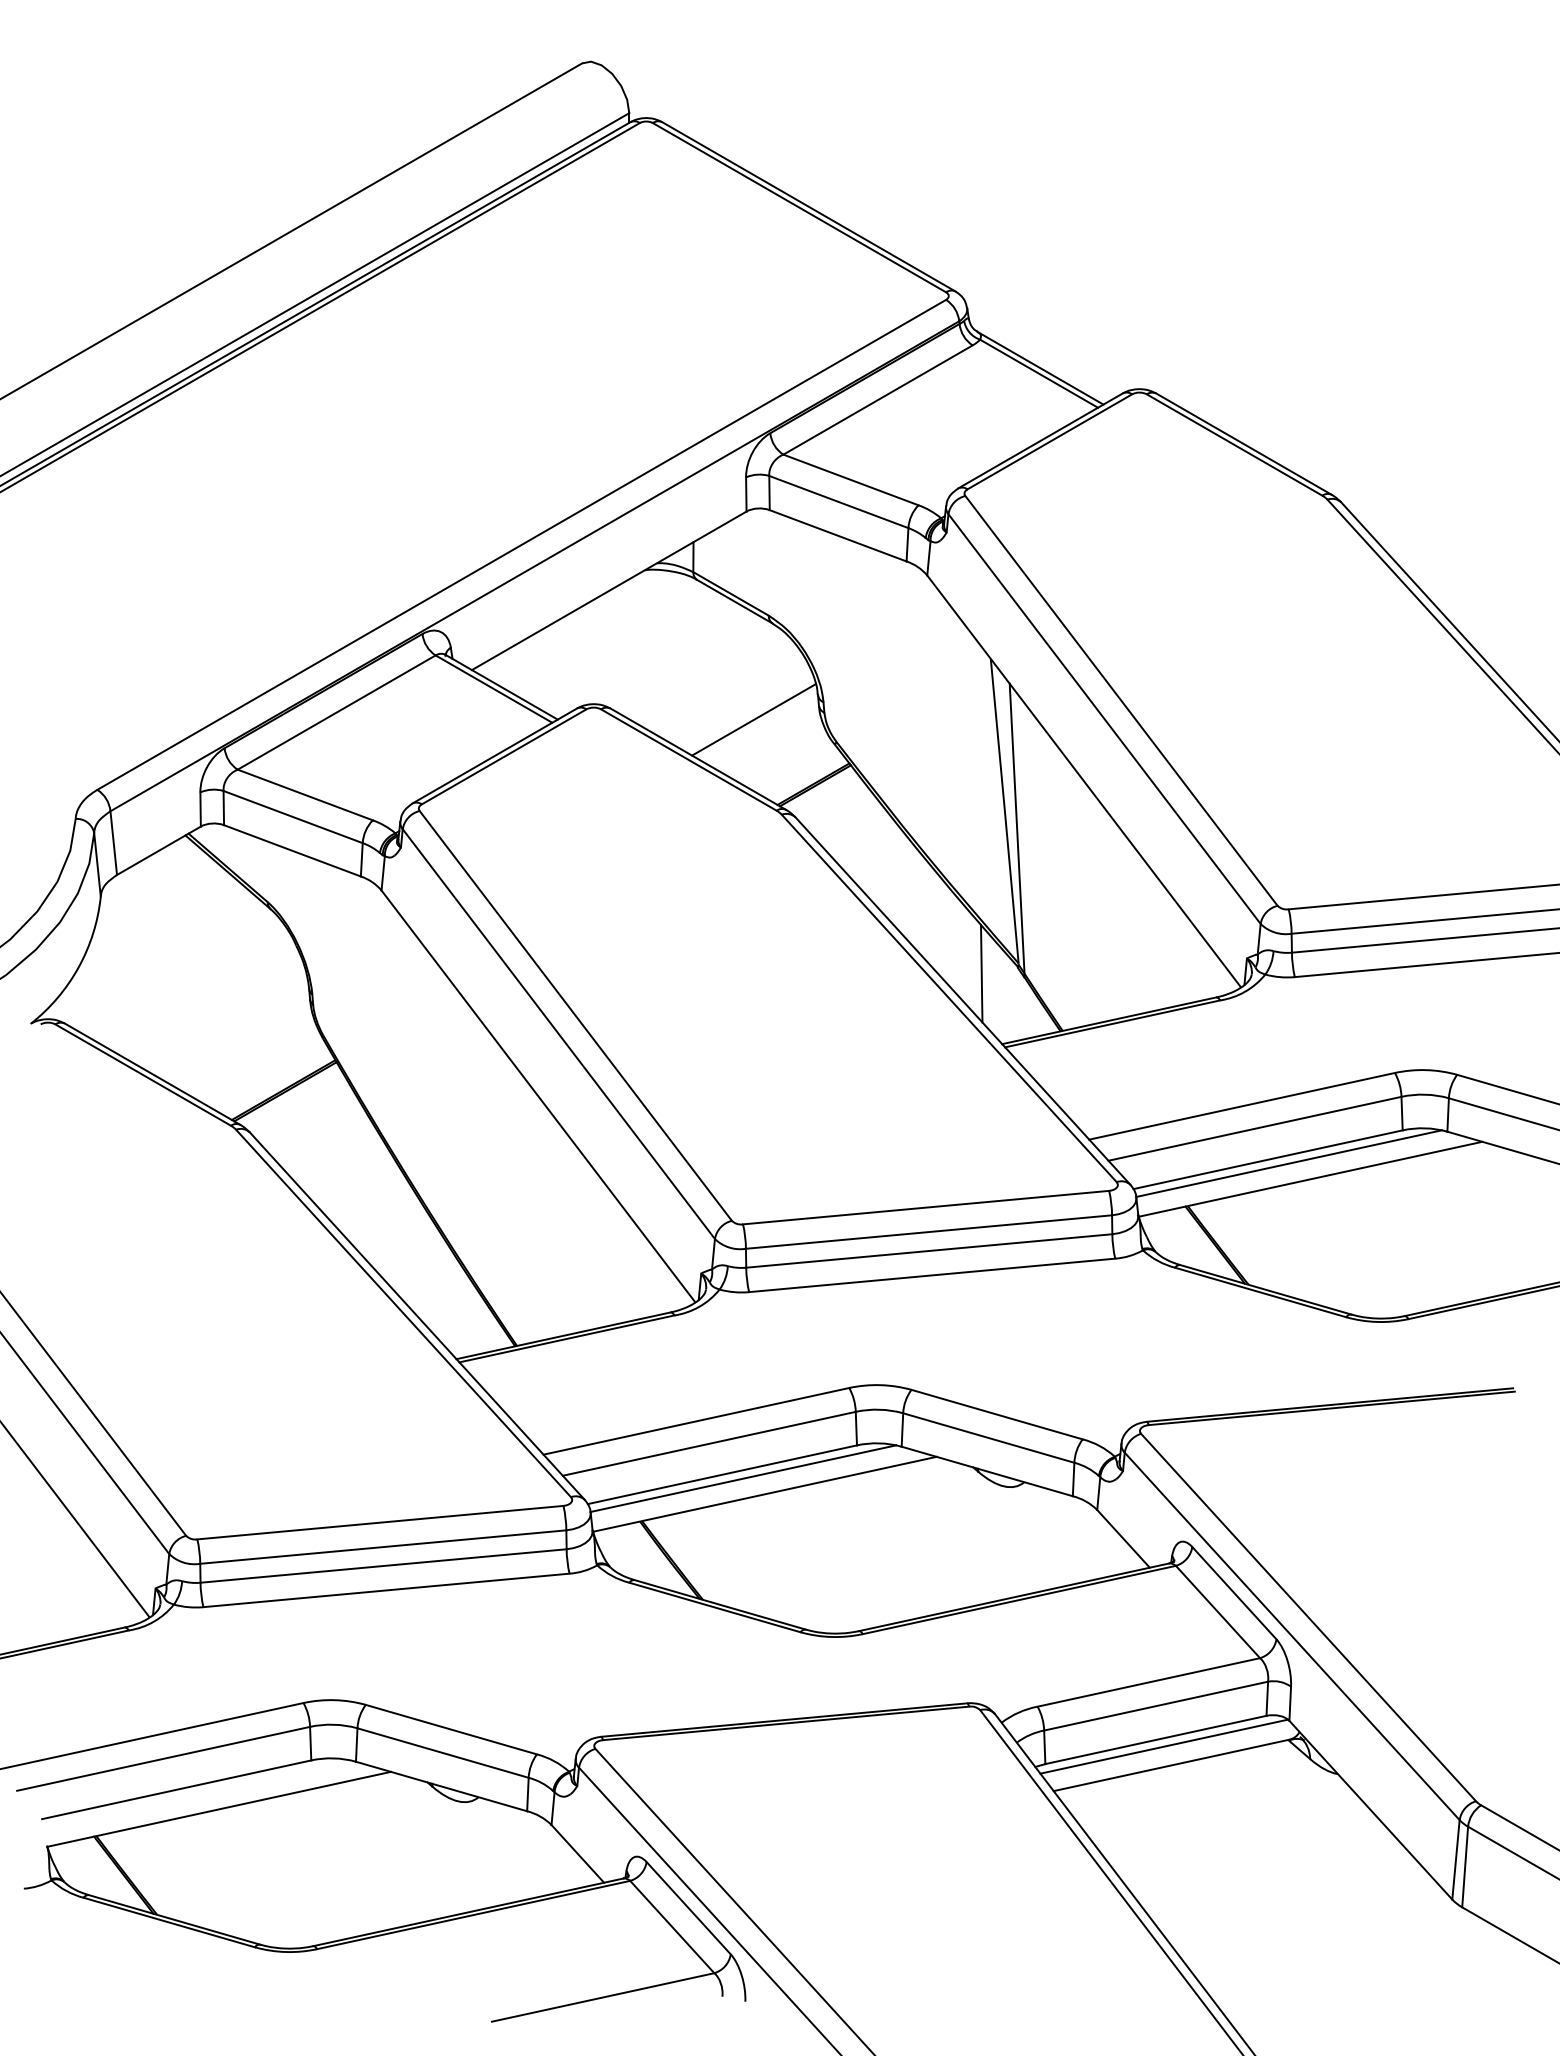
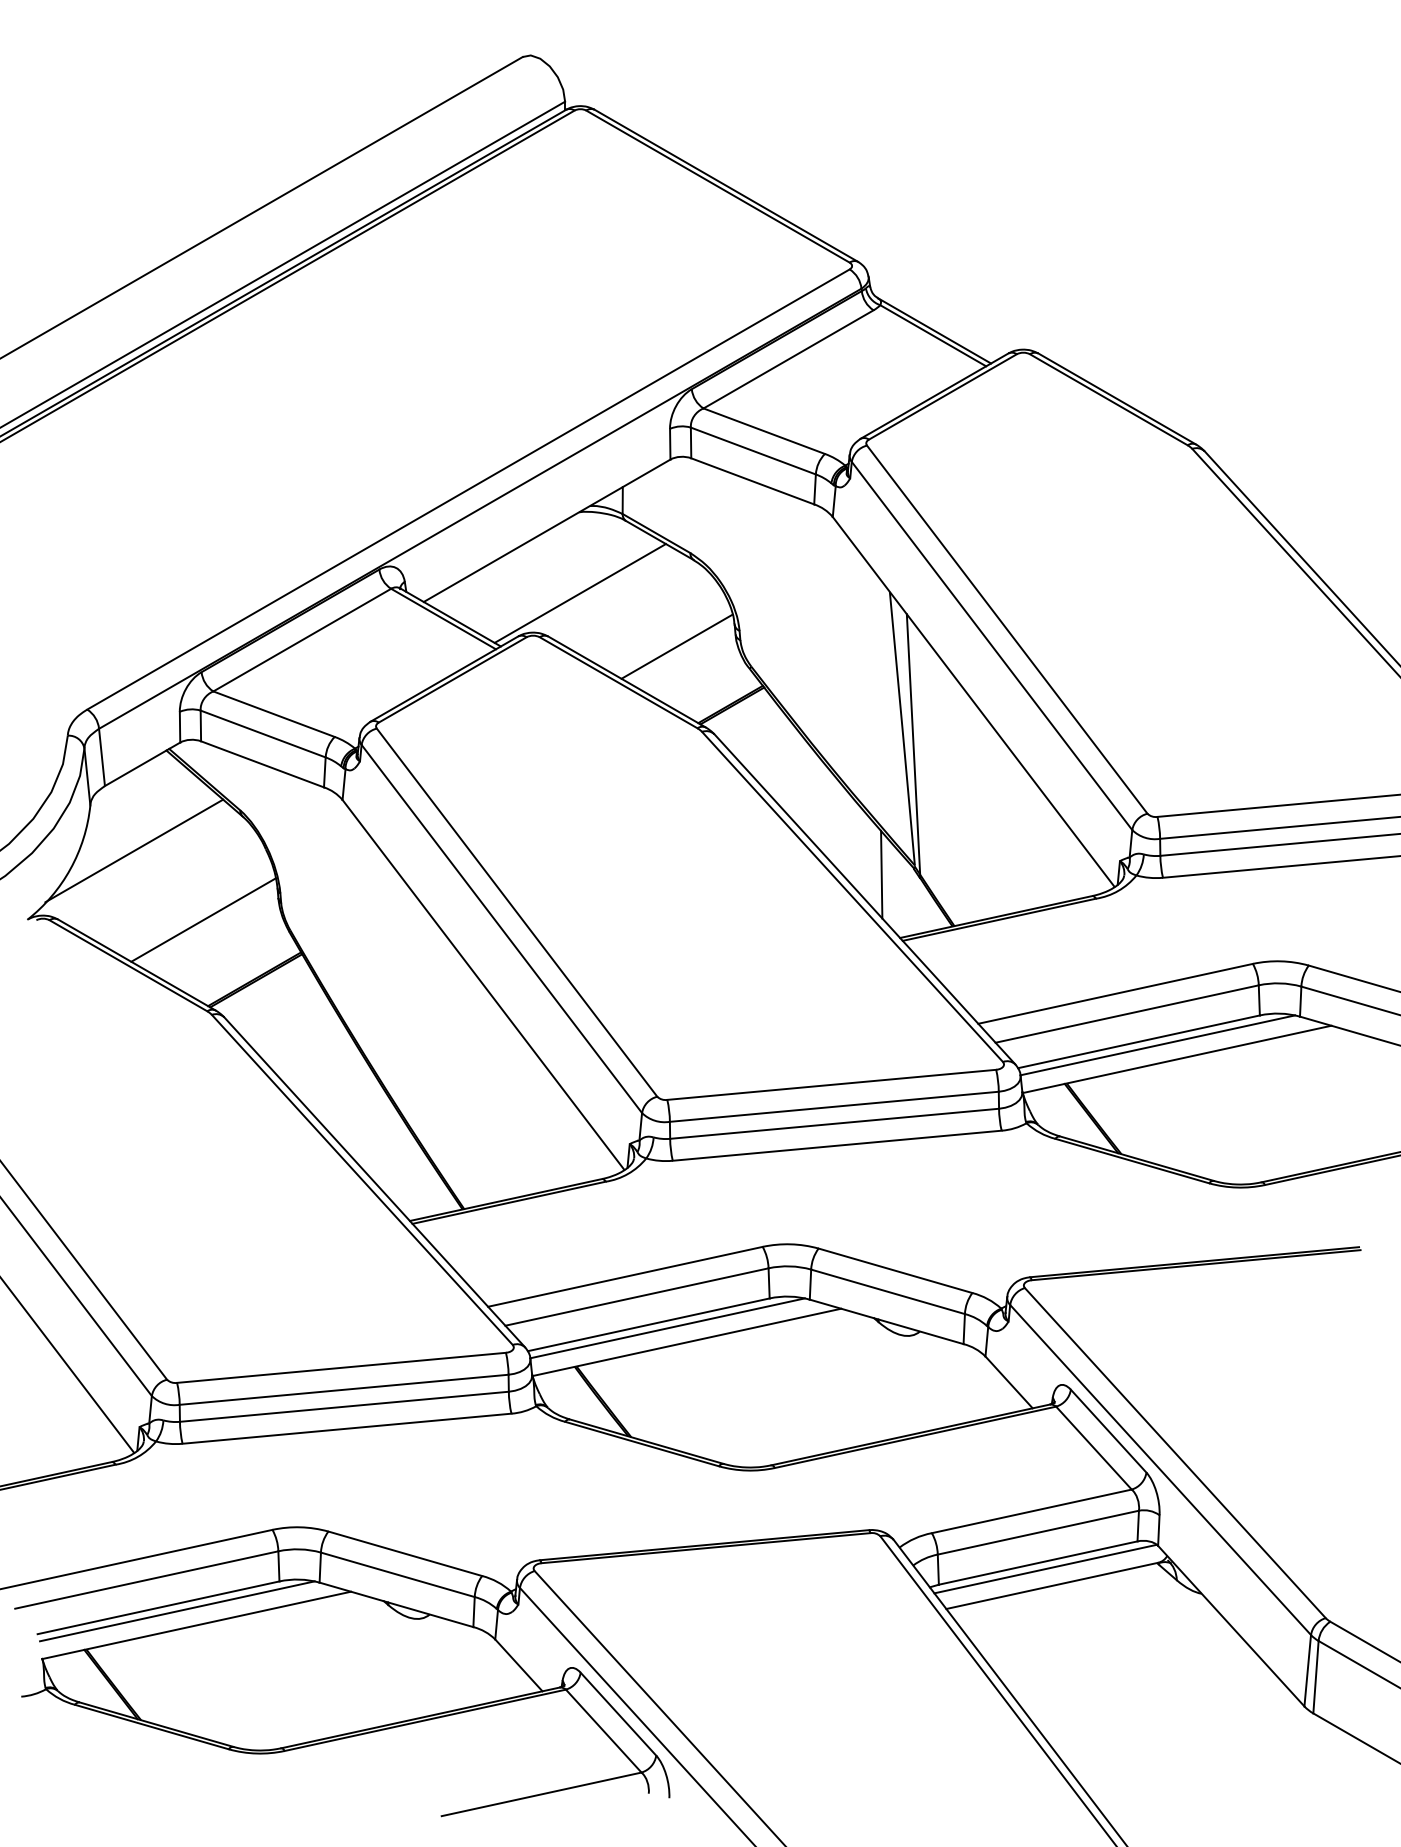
line: (645, 660) -> (579, 593), added
line: (149, 947) -> (134, 851), added
line: (226, 1023) -> (203, 919), added
line: (197, 1793) -> (177, 1611), added

